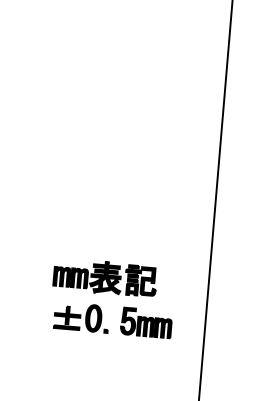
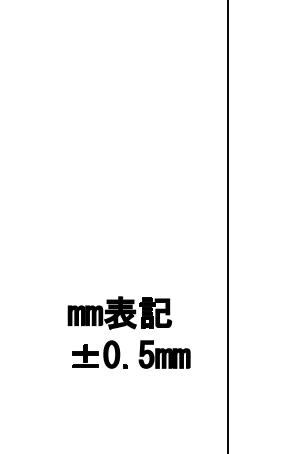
part: (112, 297) -> (128, 332), moved

